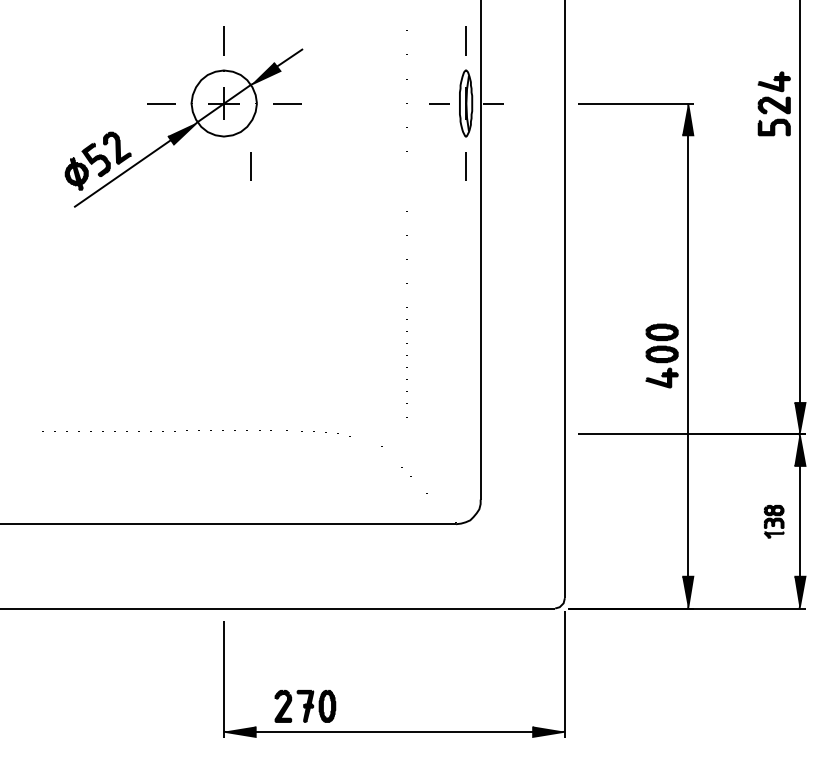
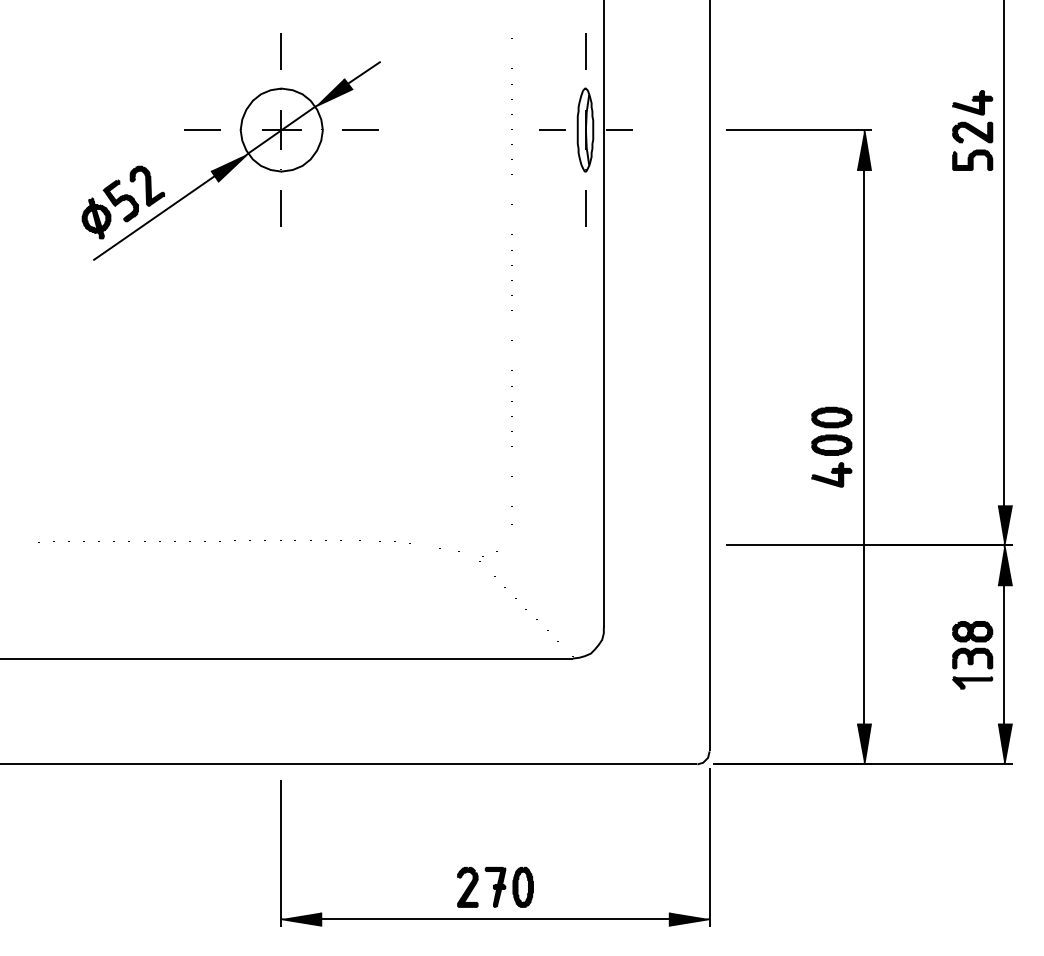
line: (250, 166) -> (280, 209), moved
part: (773, 521) -> (971, 655), size x1.67
part: (305, 706) -> (495, 887), moved

